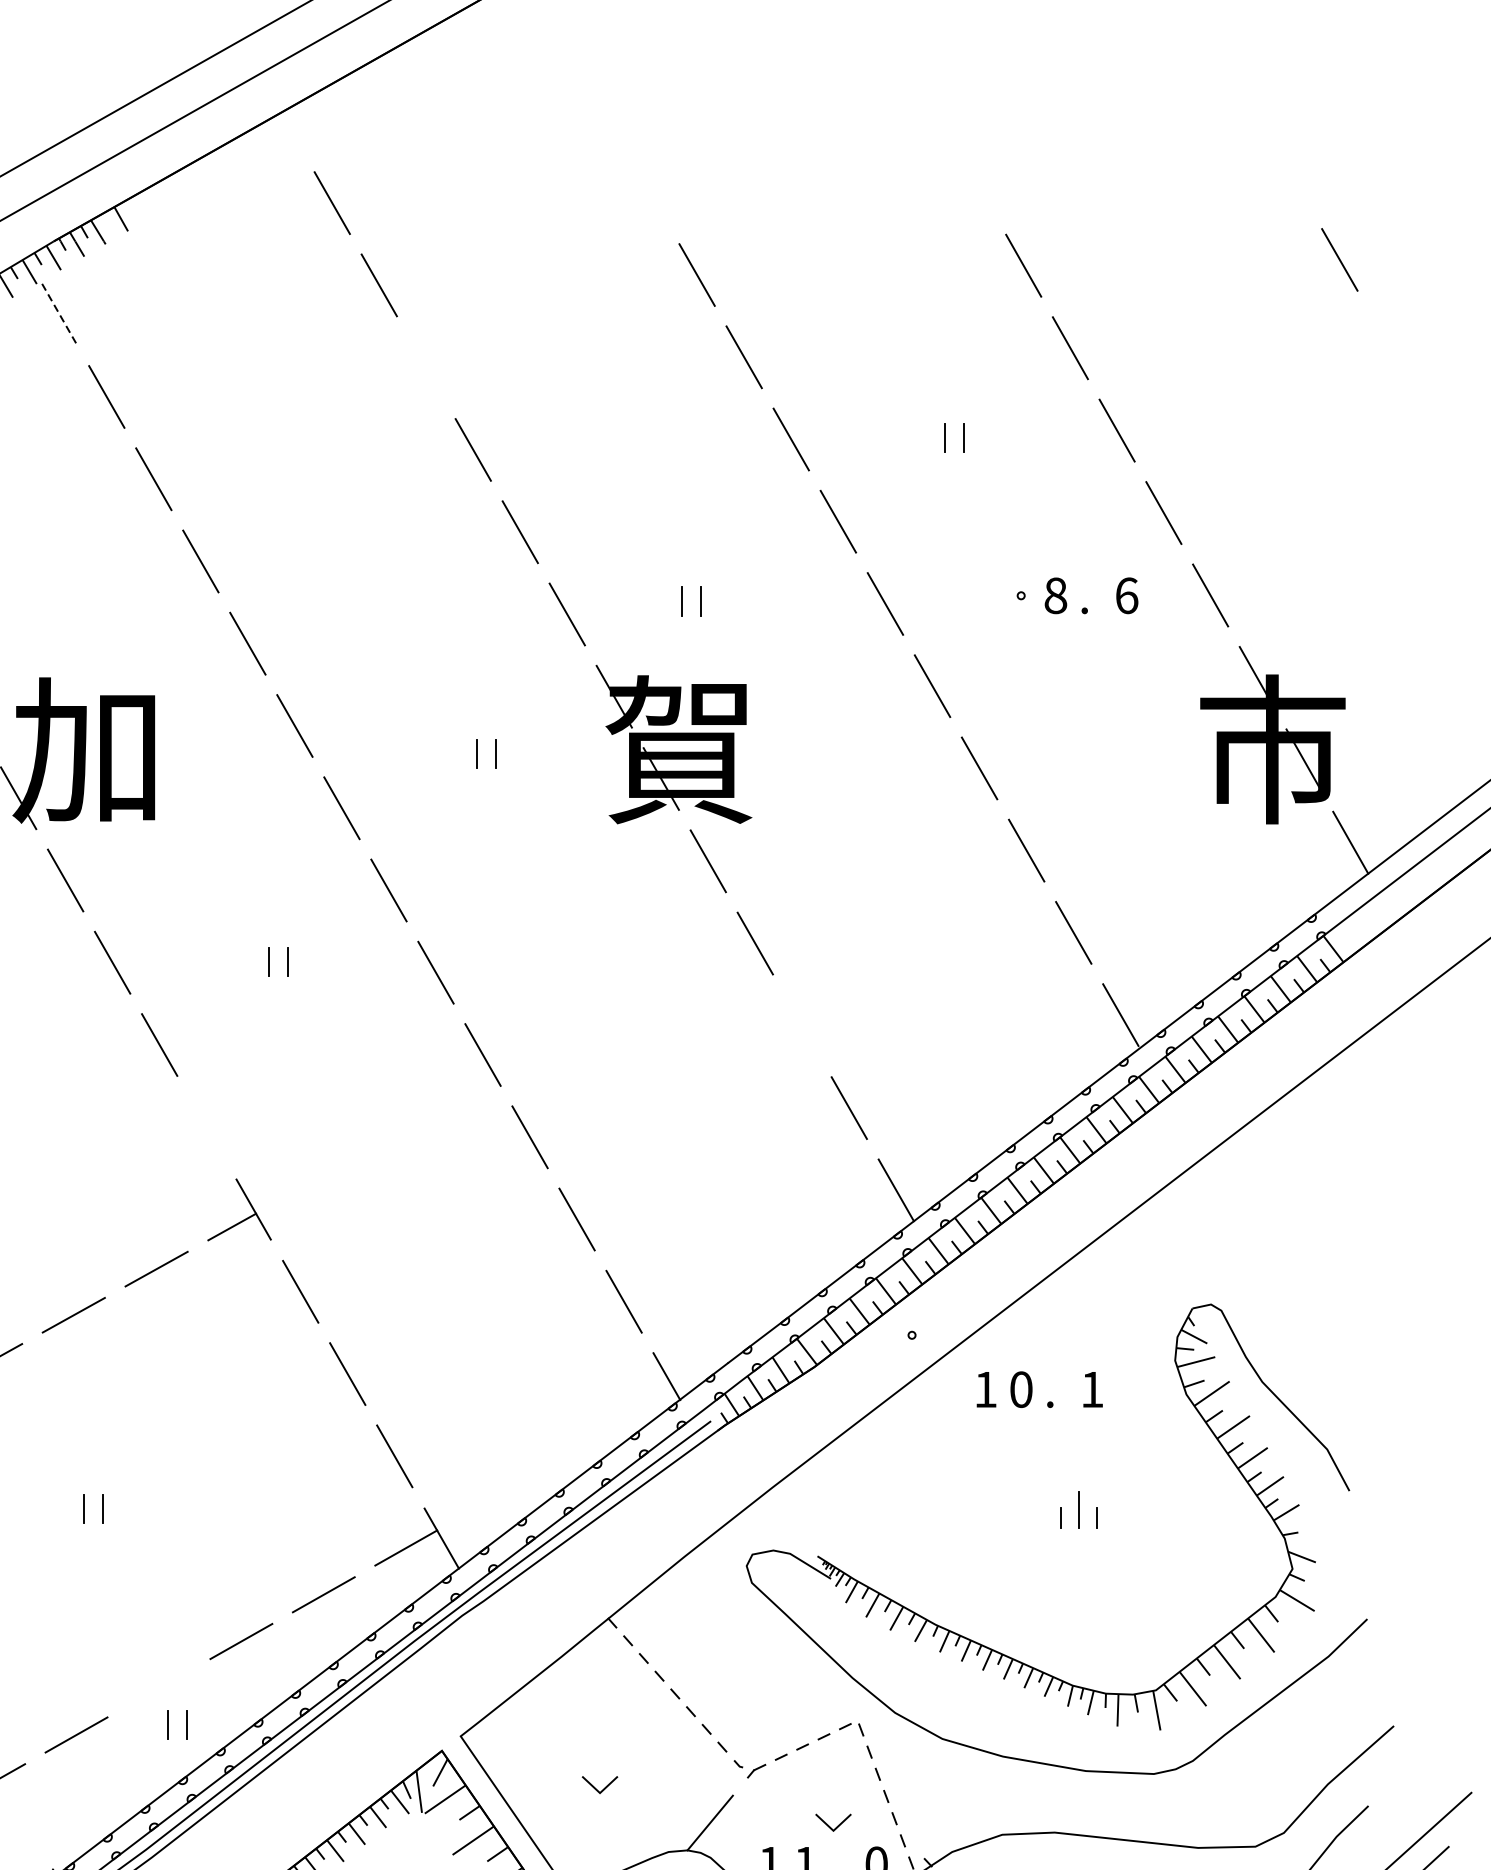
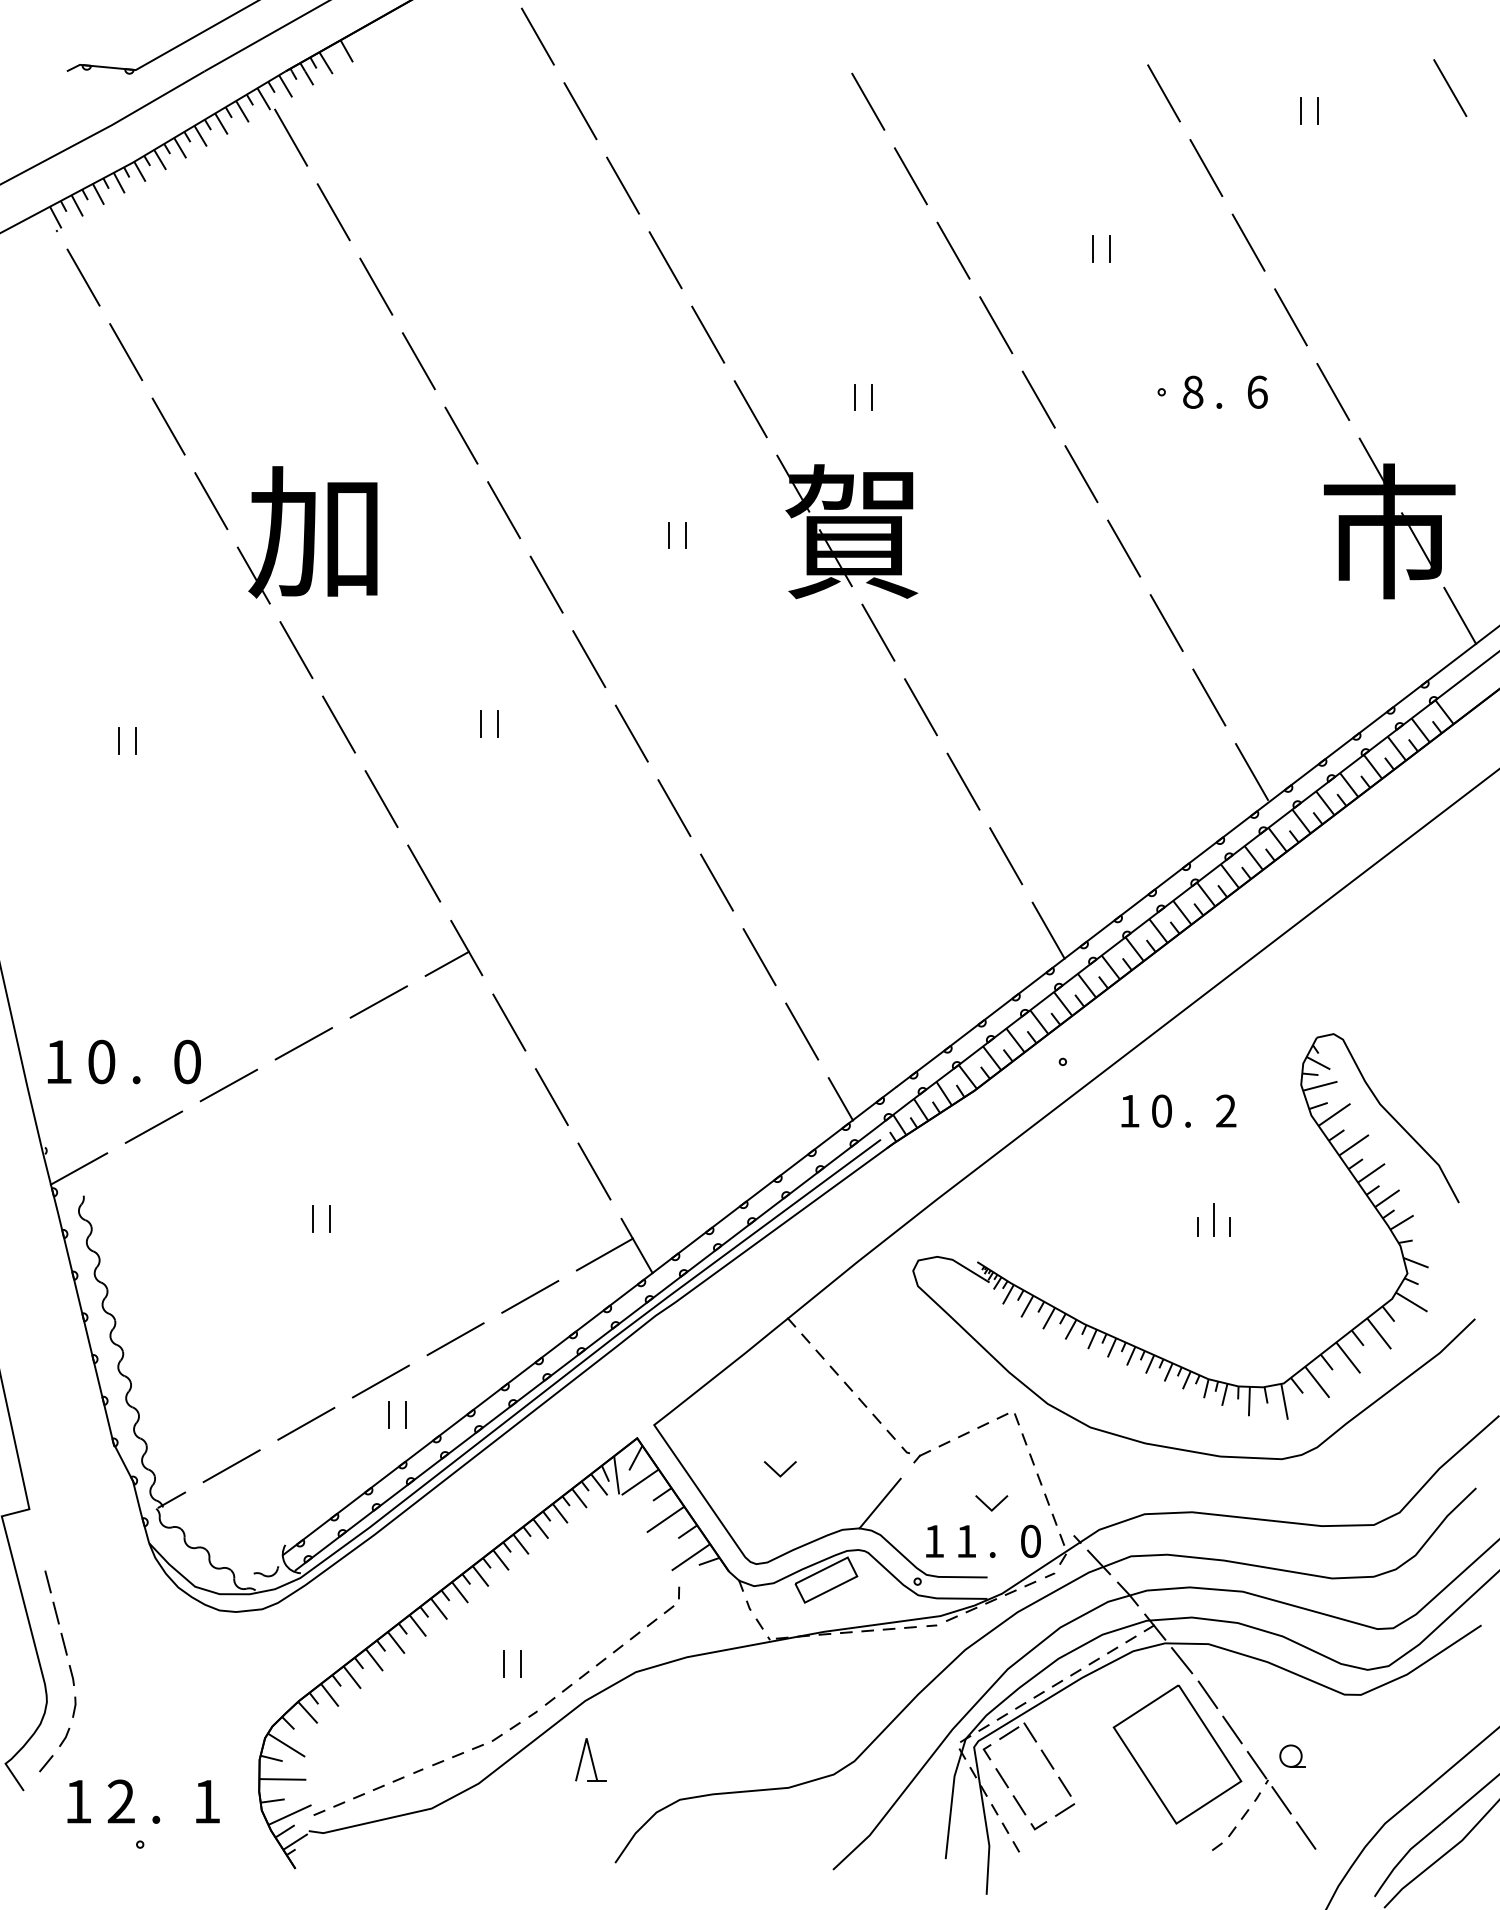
line: (1174, 284) -> (1300, 110), added
line: (1193, 284) -> (1317, 110), added
line: (60, 315) -> (291, 138), dashed -> solid
line: (426, 367) -> (623, 185), added
line: (802, 1025) -> (963, 781), added
line: (207, 1127) -> (424, 873), added
text: (1092, 1388) -> (1226, 1110), 1 -> 2
line: (158, 1688) -> (380, 1381), added

